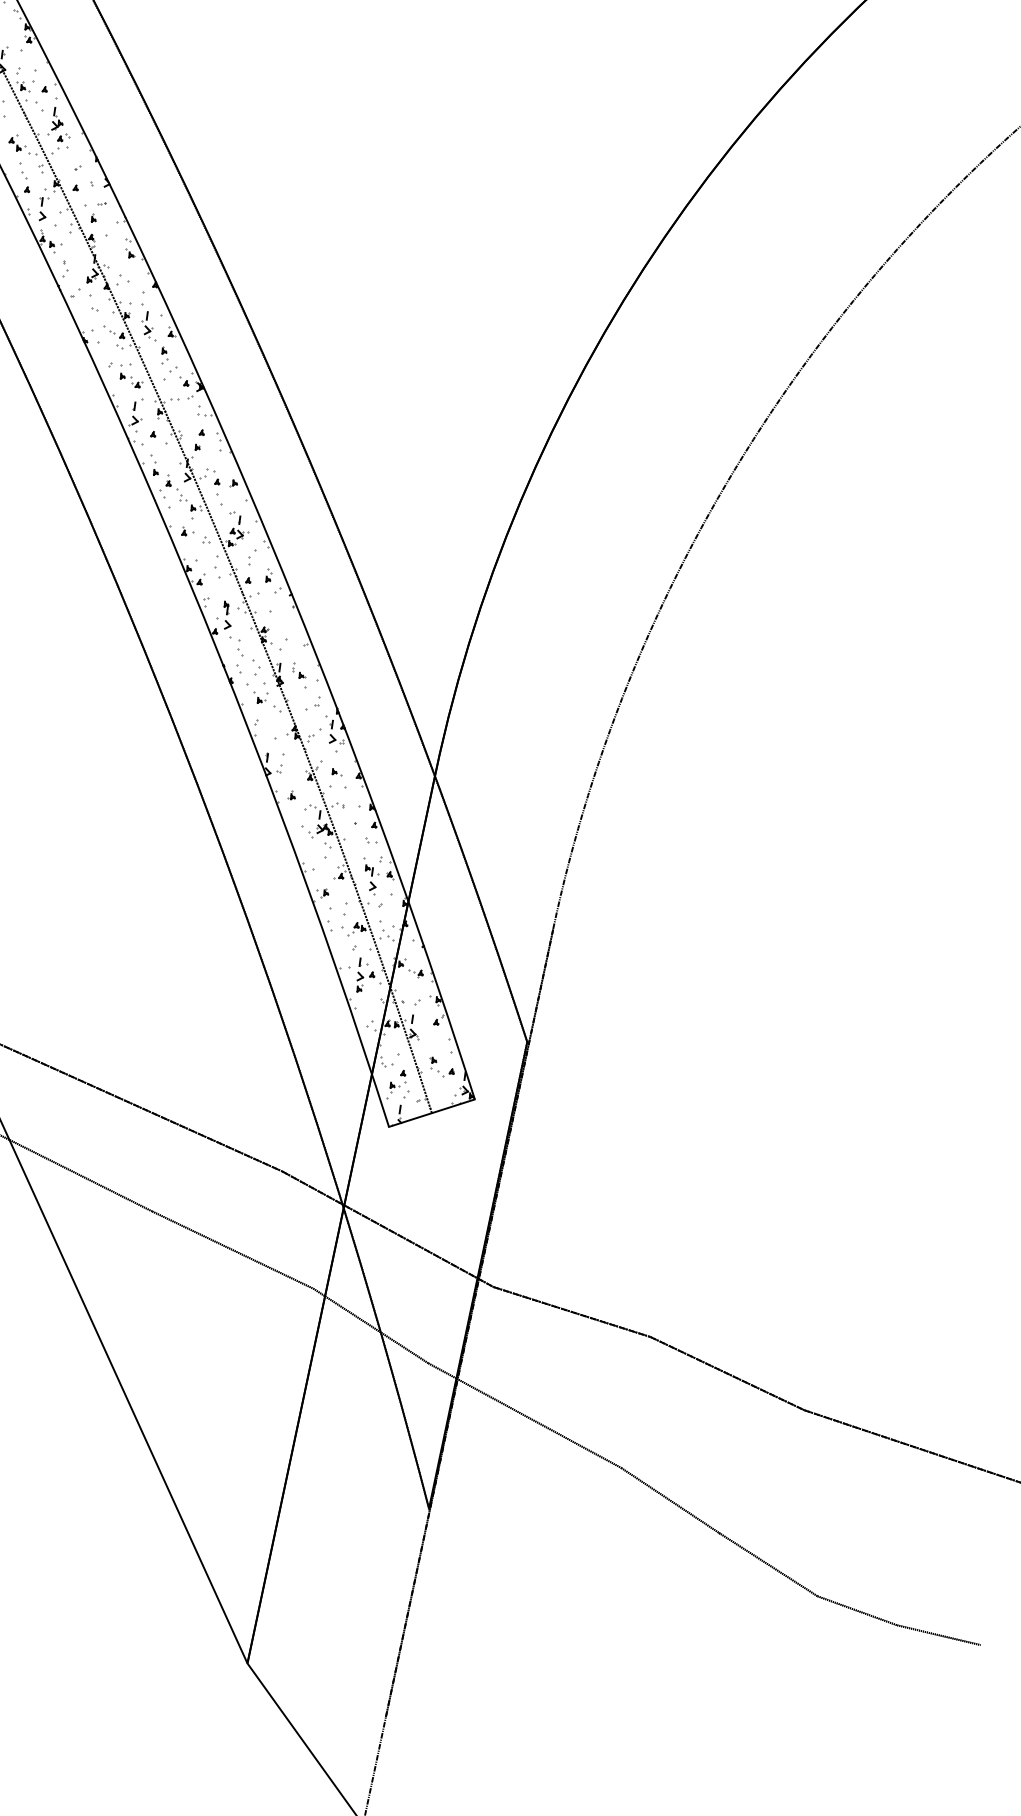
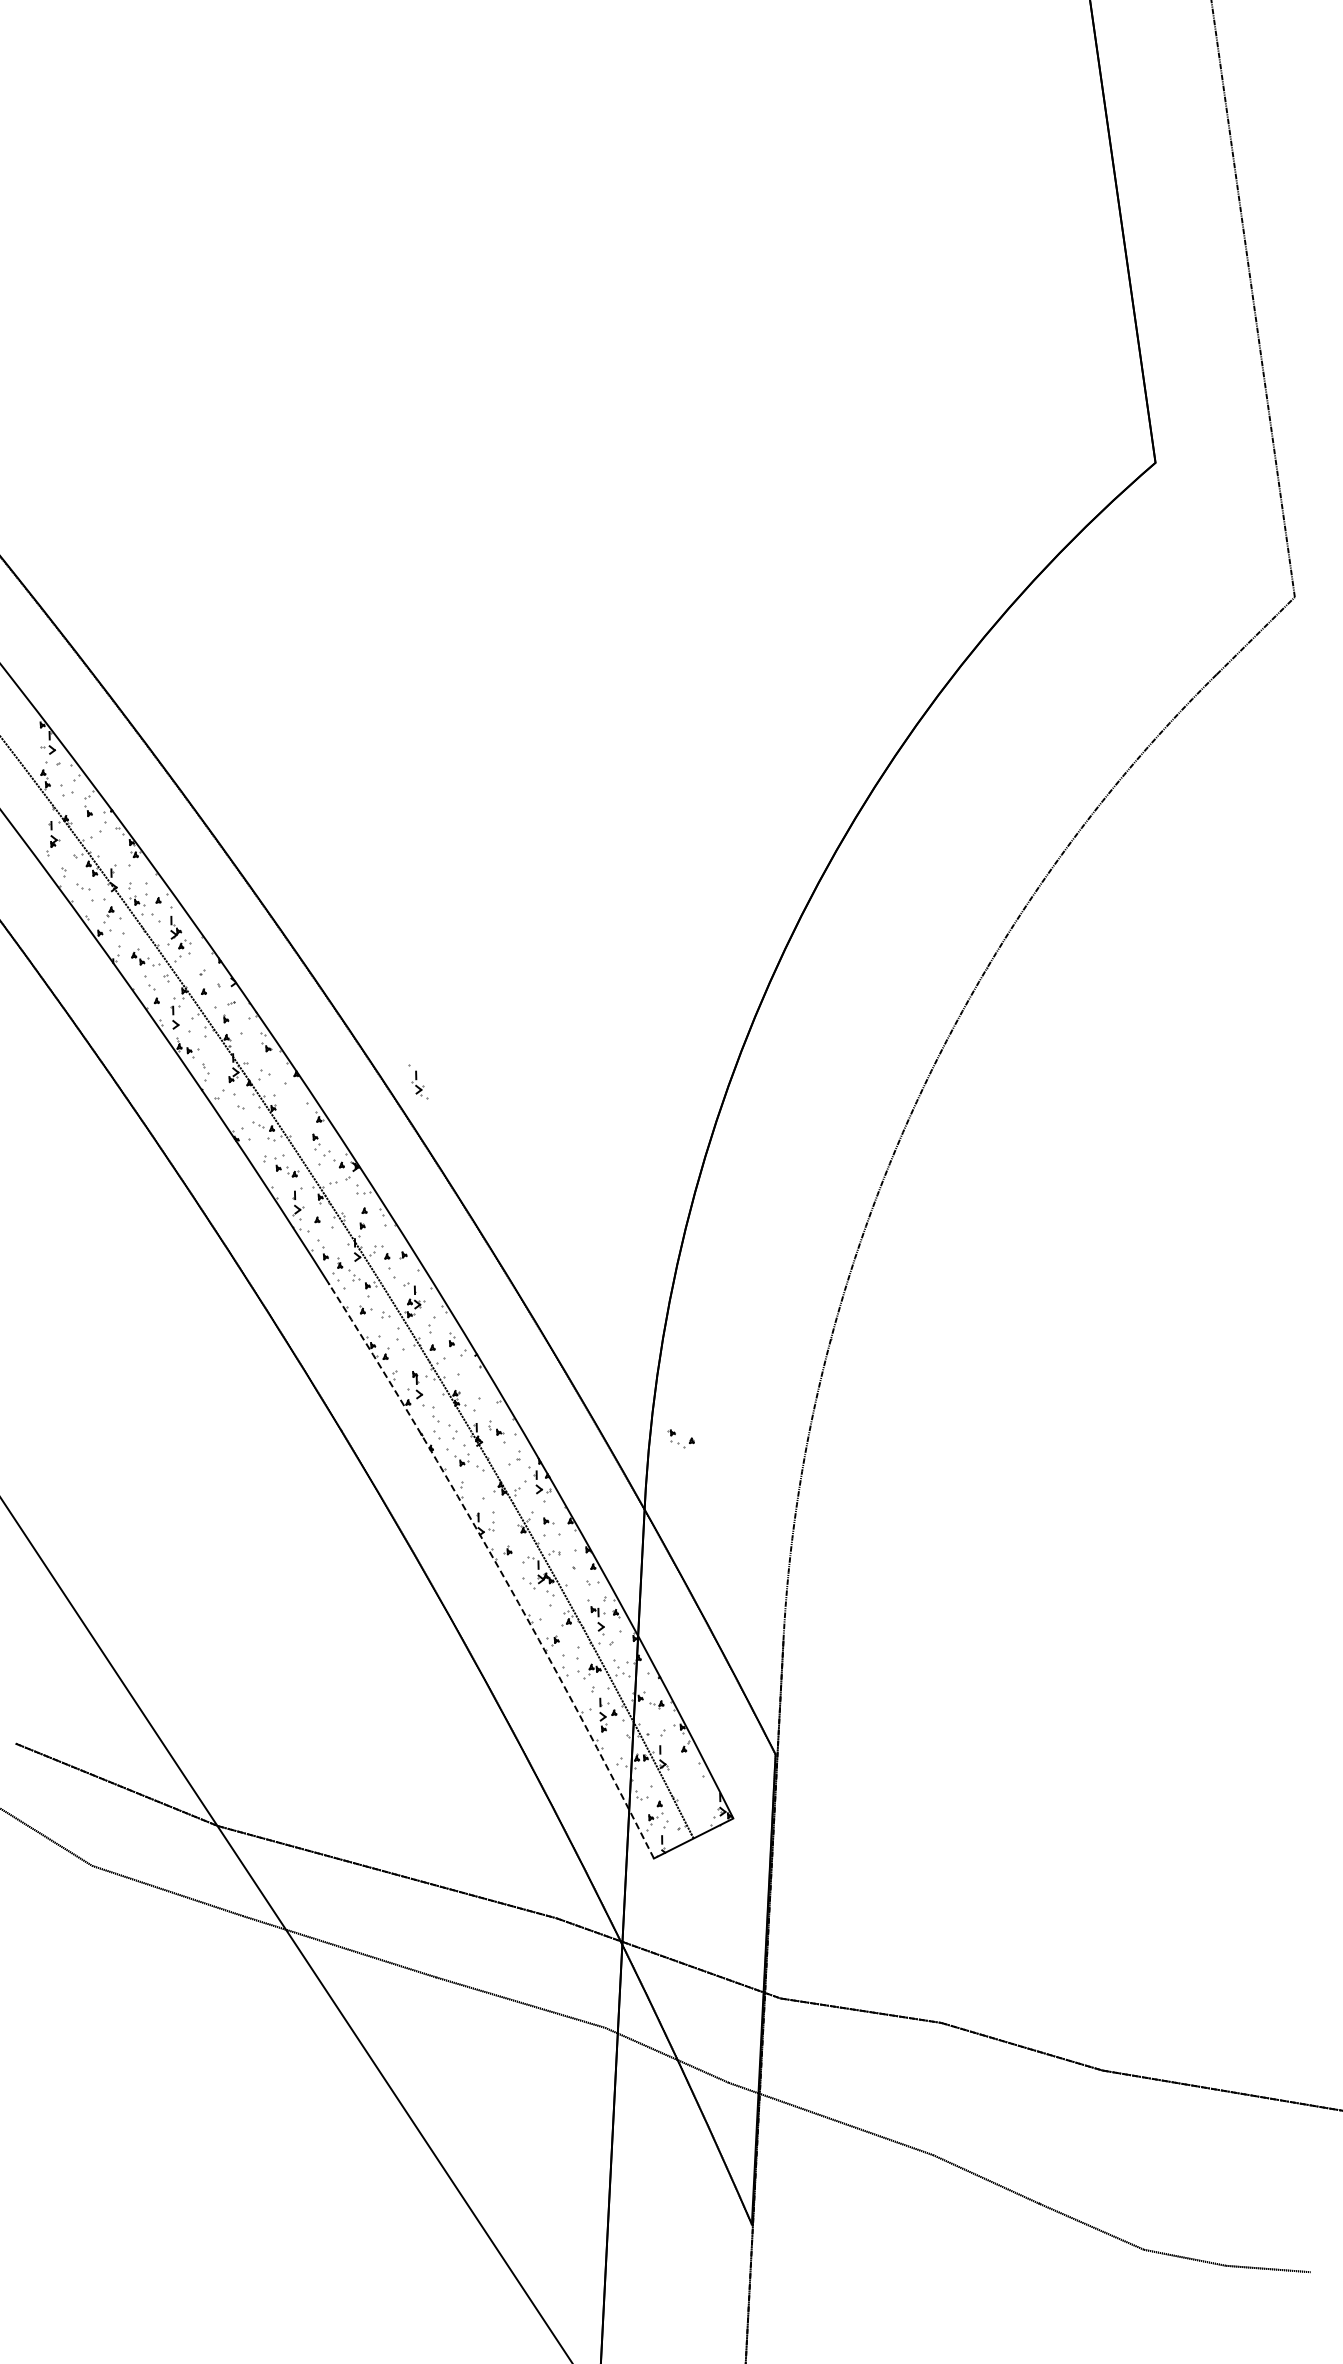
part: (148, 322) -> (418, 1081), moved
arc: (279, 810) -> (498, 1567), solid -> dashed
part: (441, 1067) -> (680, 1438), moved

